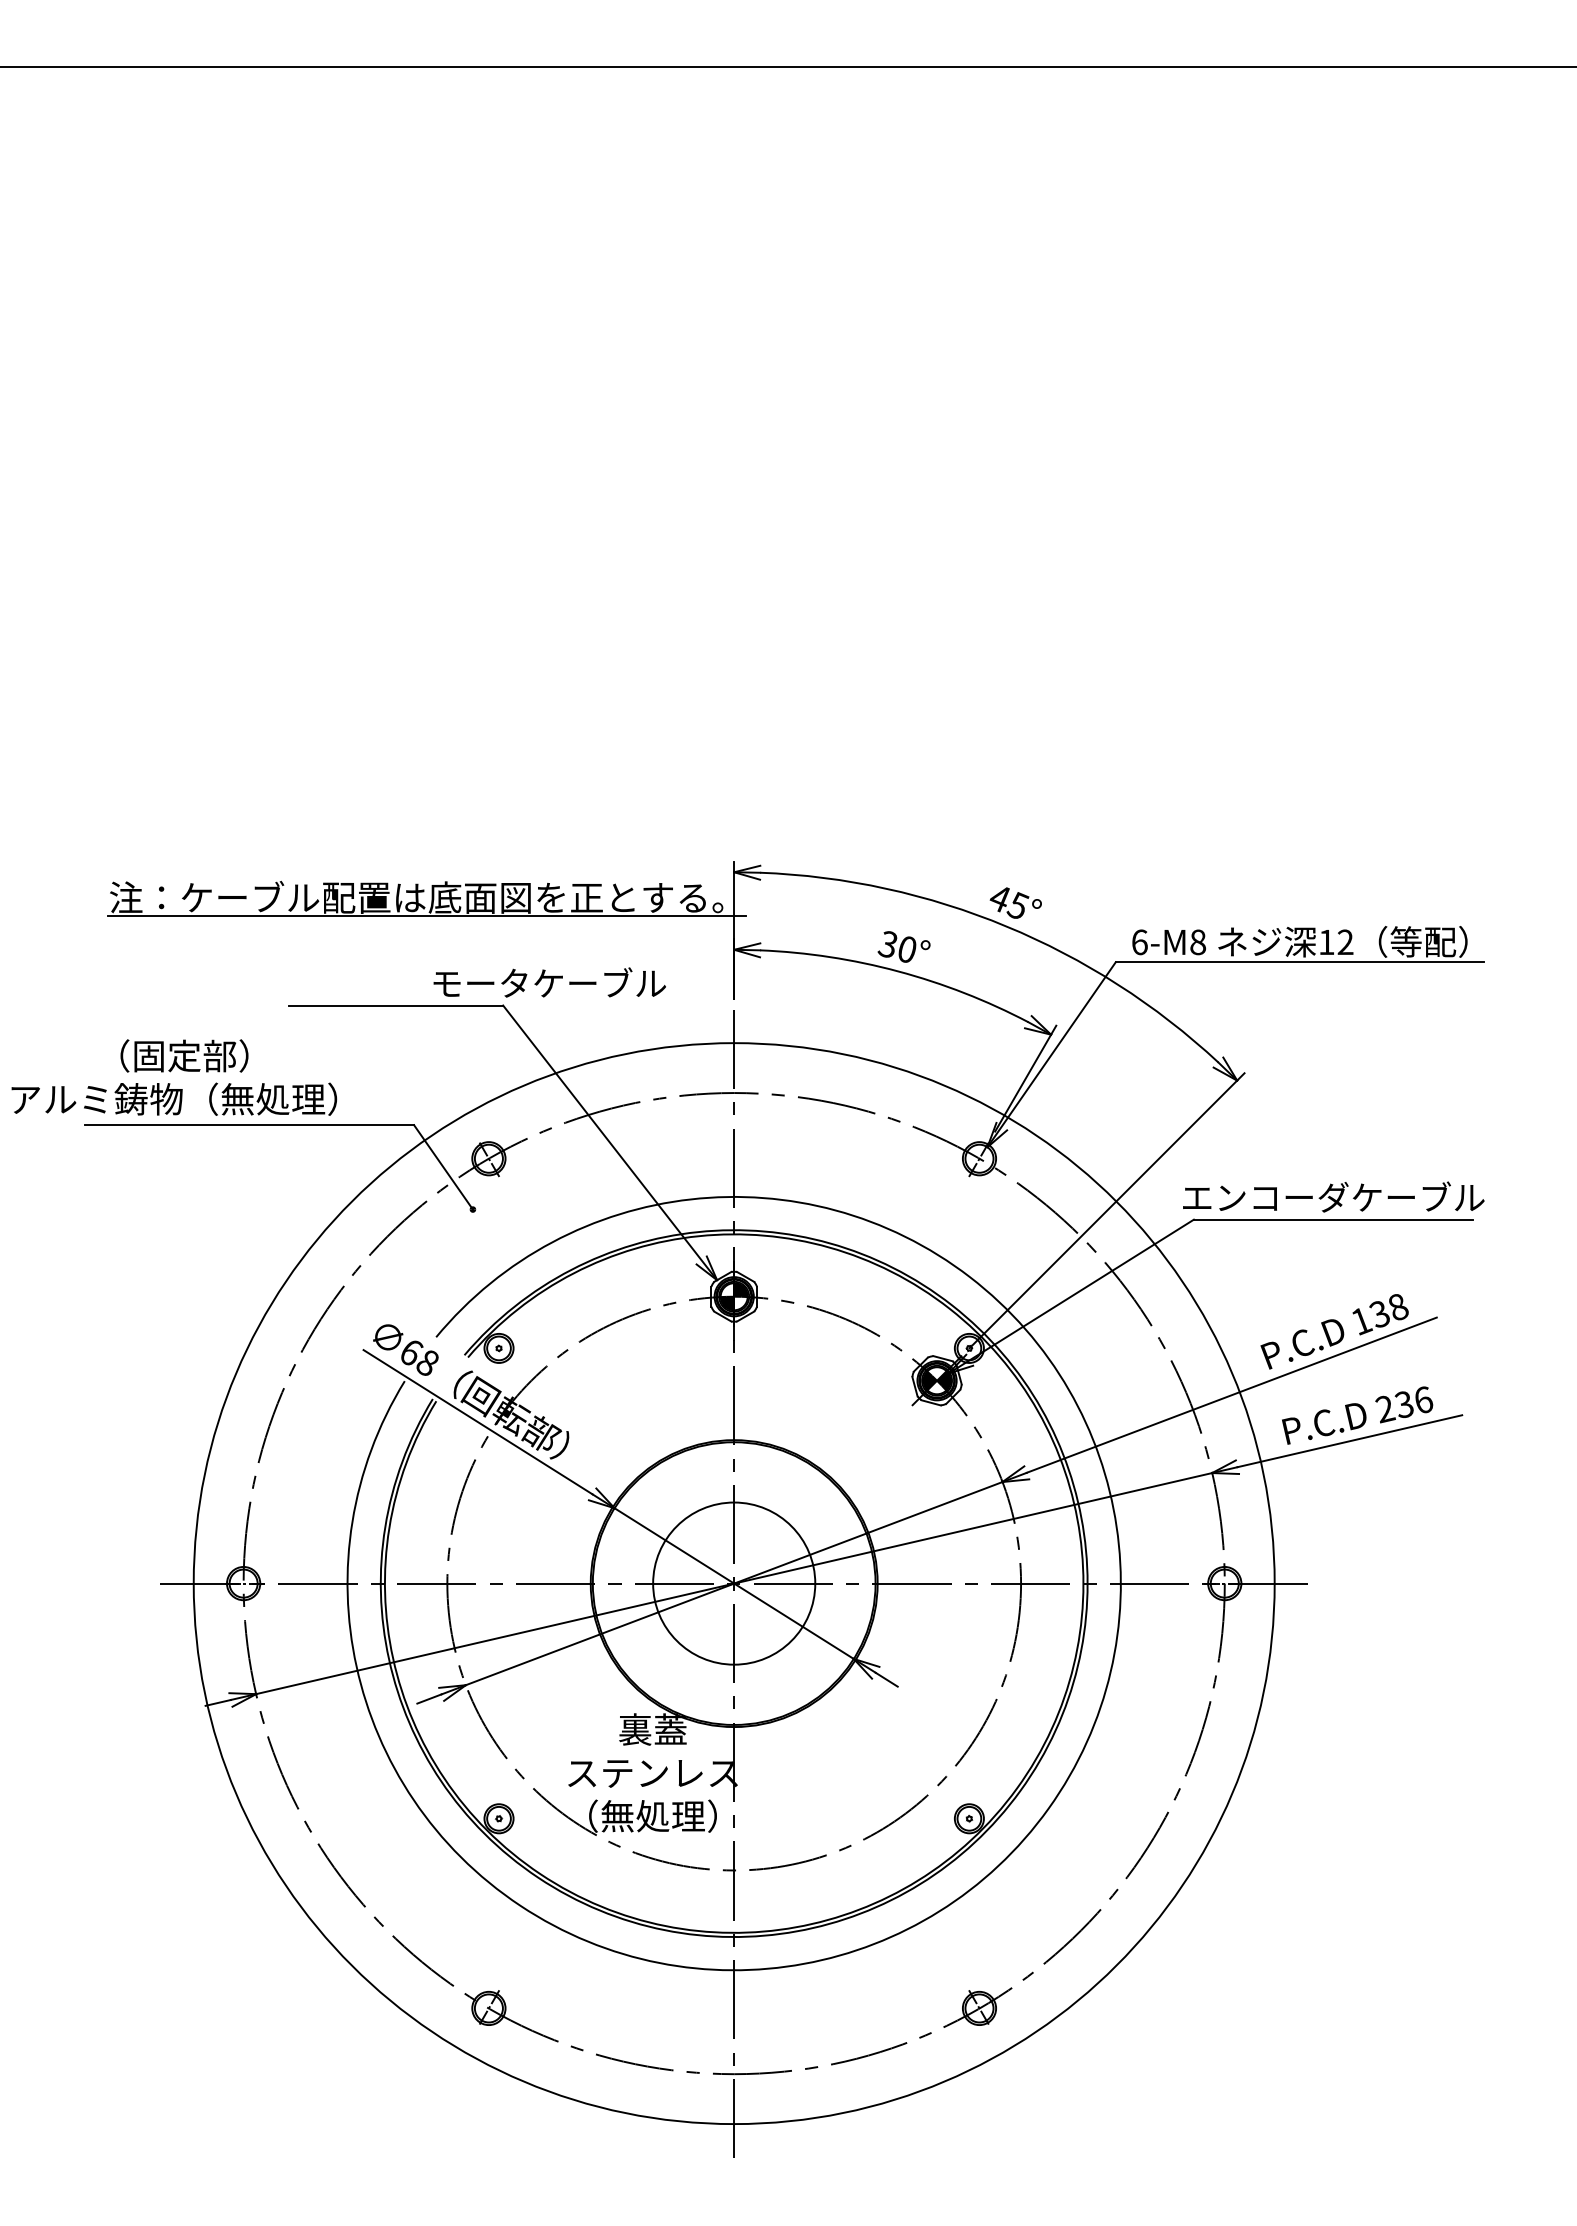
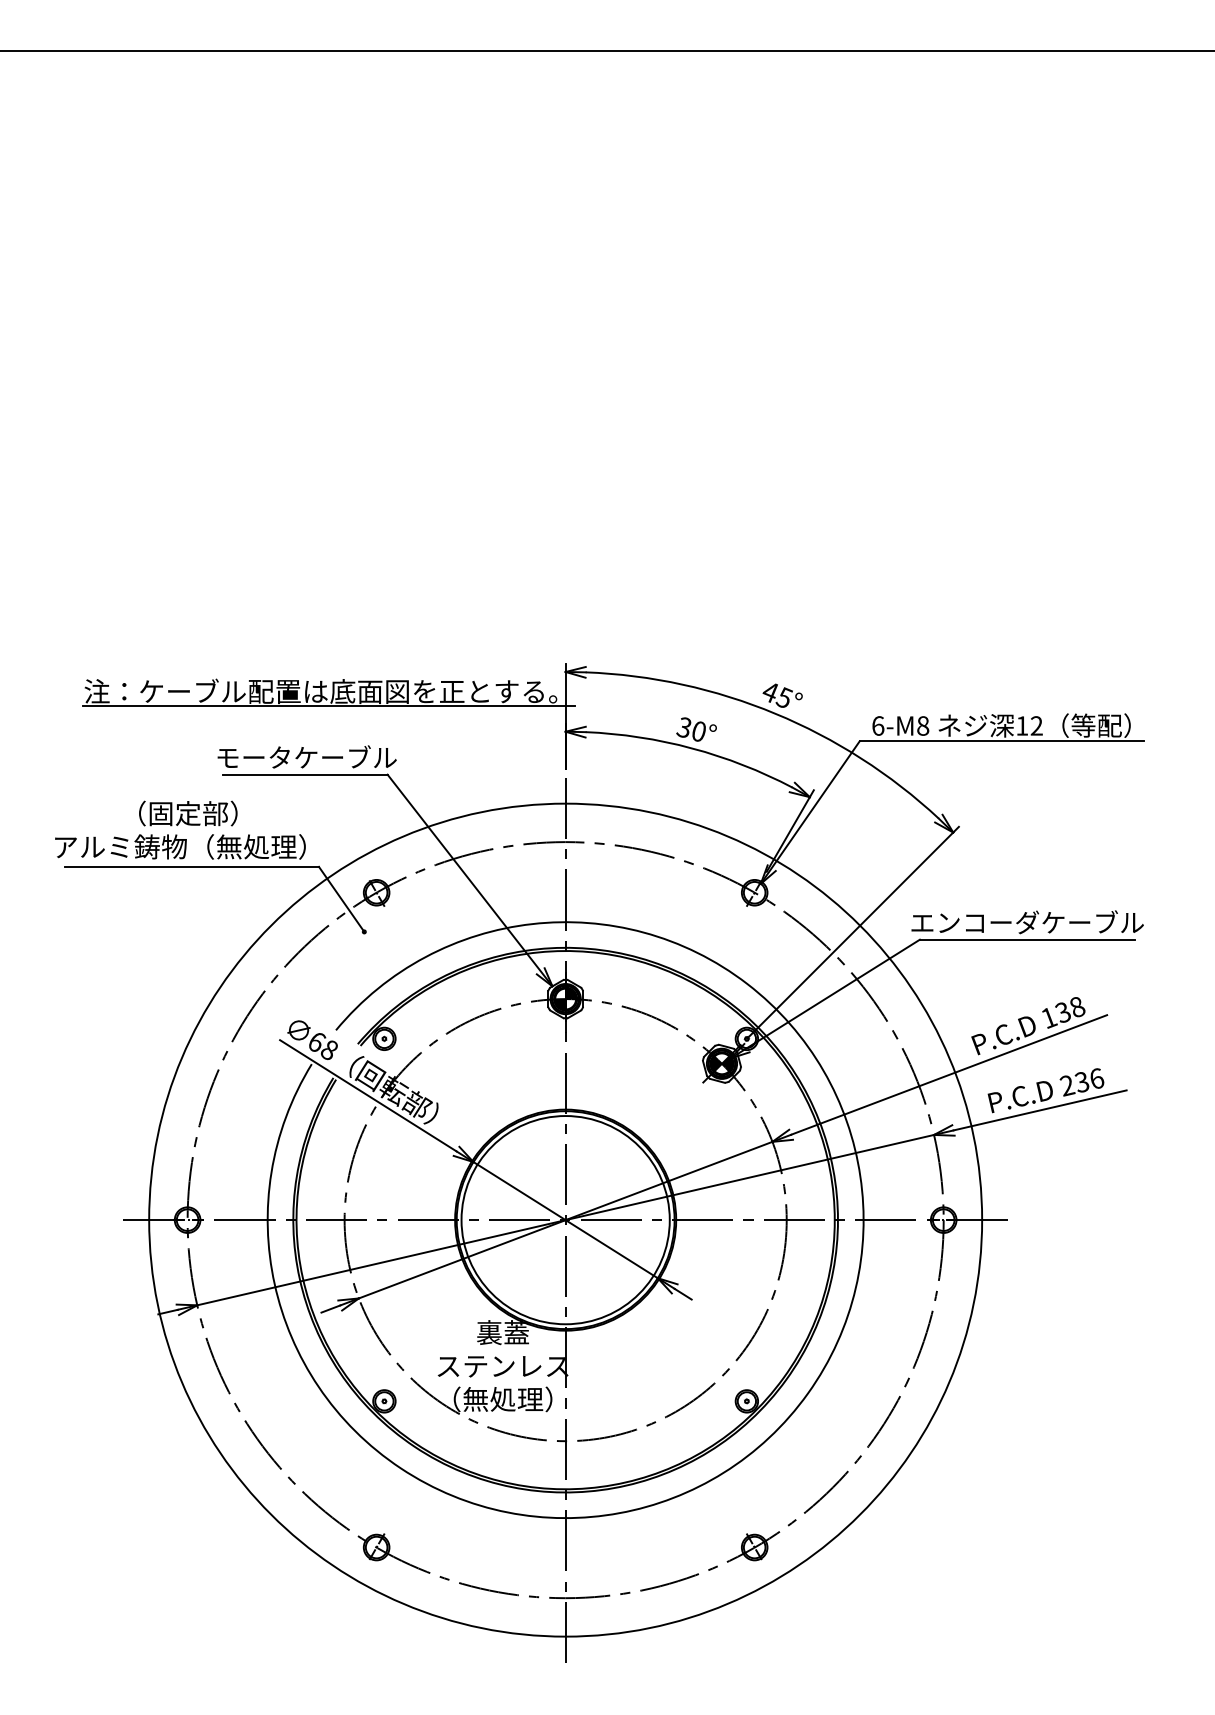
text: (549, 982) -> (306, 756), moved
text: (174, 1077) -> (180, 830), moved
circle: (734, 1583) -> (565, 1220), size x1.67

